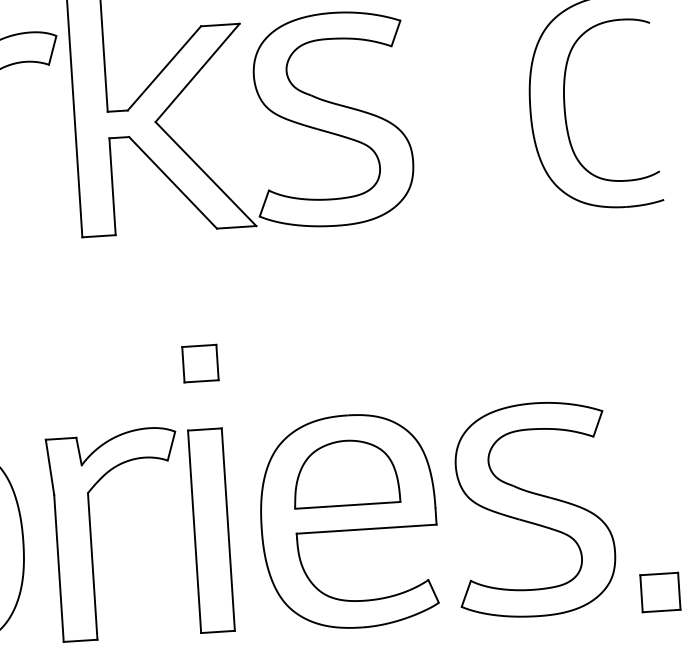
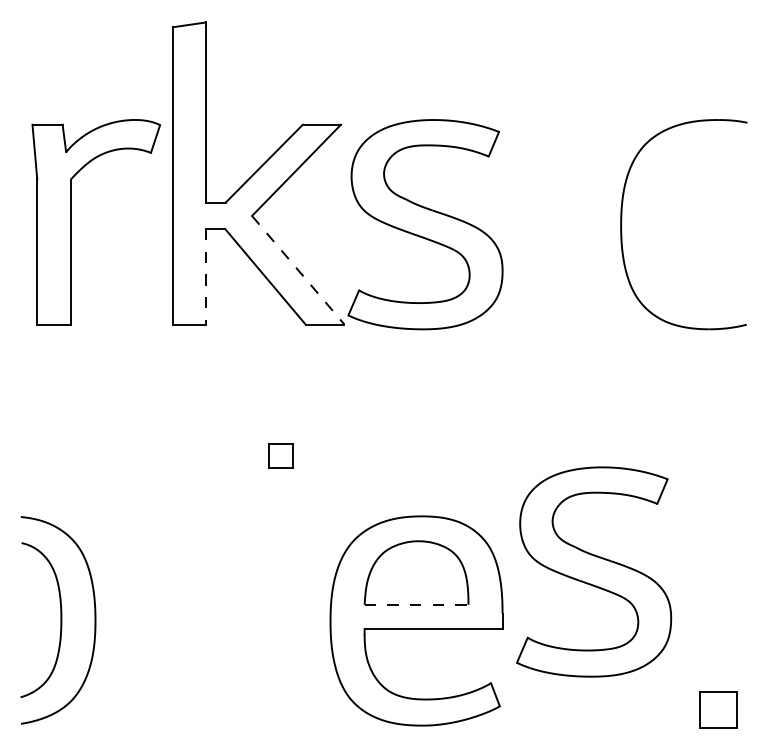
part: (565, 104) -> (655, 224), removed
line: (206, 174) -> (298, 270), solid -> dashed
line: (112, 186) -> (205, 276), solid -> dashed
part: (200, 364) -> (280, 456), size x0.7
line: (347, 505) -> (416, 604), solid -> dashed
part: (534, 509) -> (594, 571), moved
part: (210, 530) -> (280, 620), removed
part: (91, 535) -> (162, 618), removed

